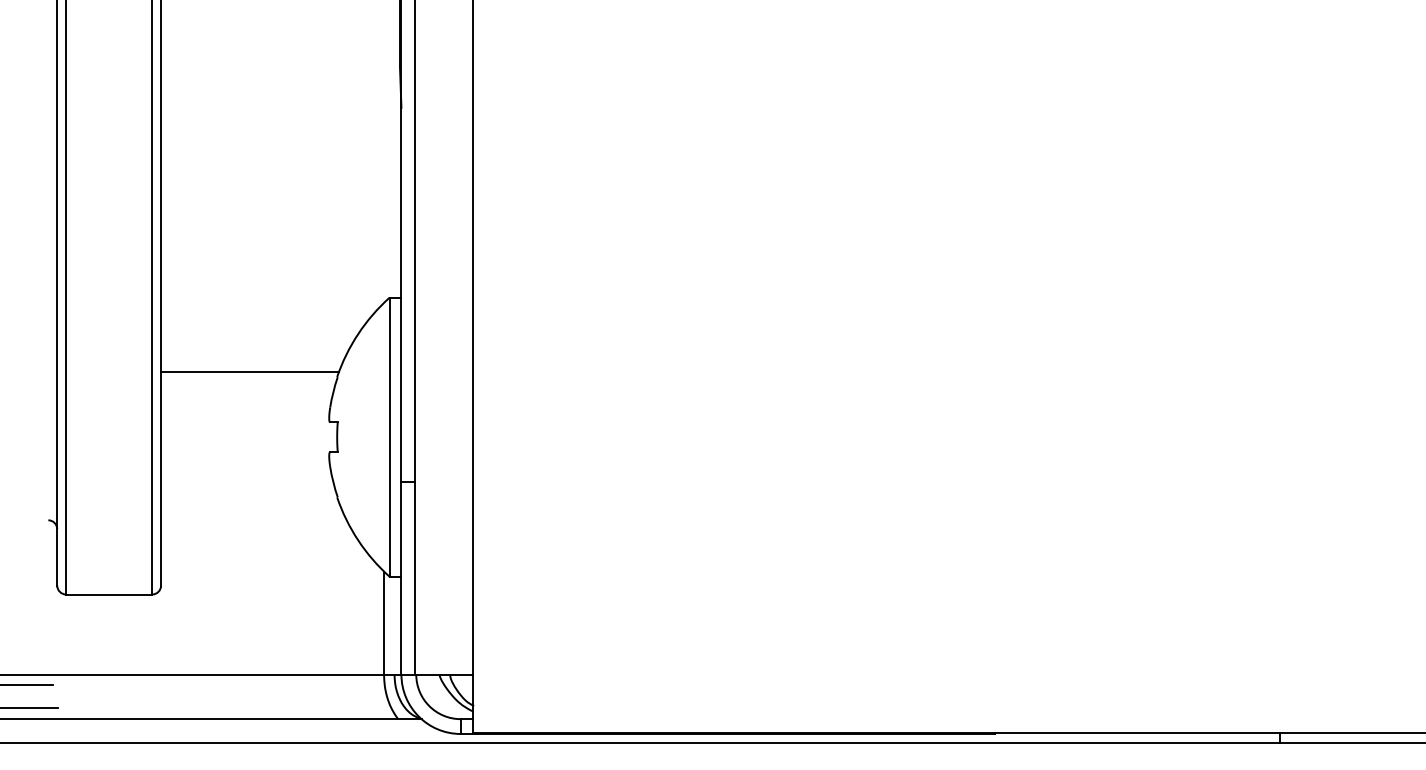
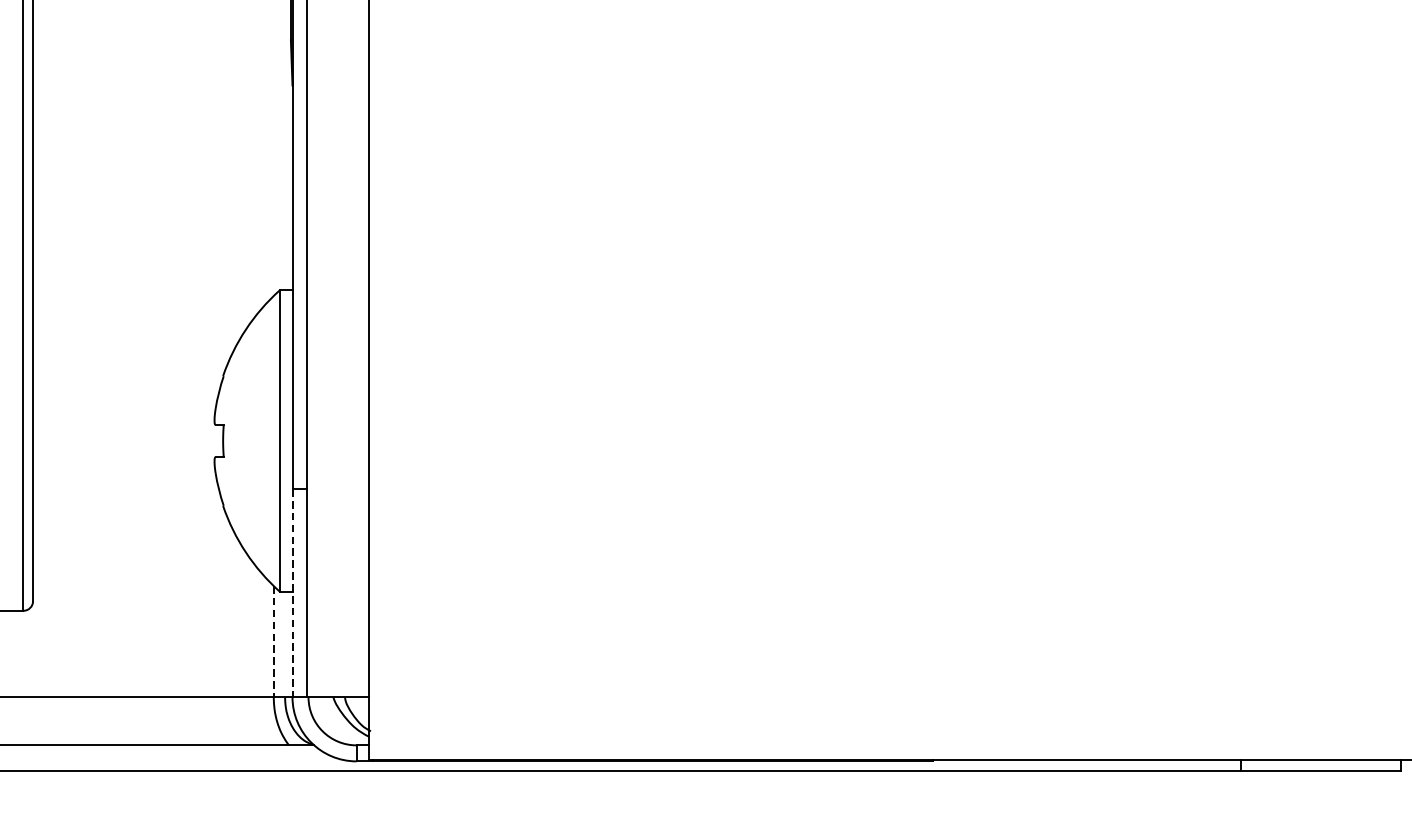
line: (250, 371) -> (129, 370), removed
line: (401, 578) -> (292, 593), solid -> dashed
line: (384, 623) -> (274, 642), solid -> dashed

